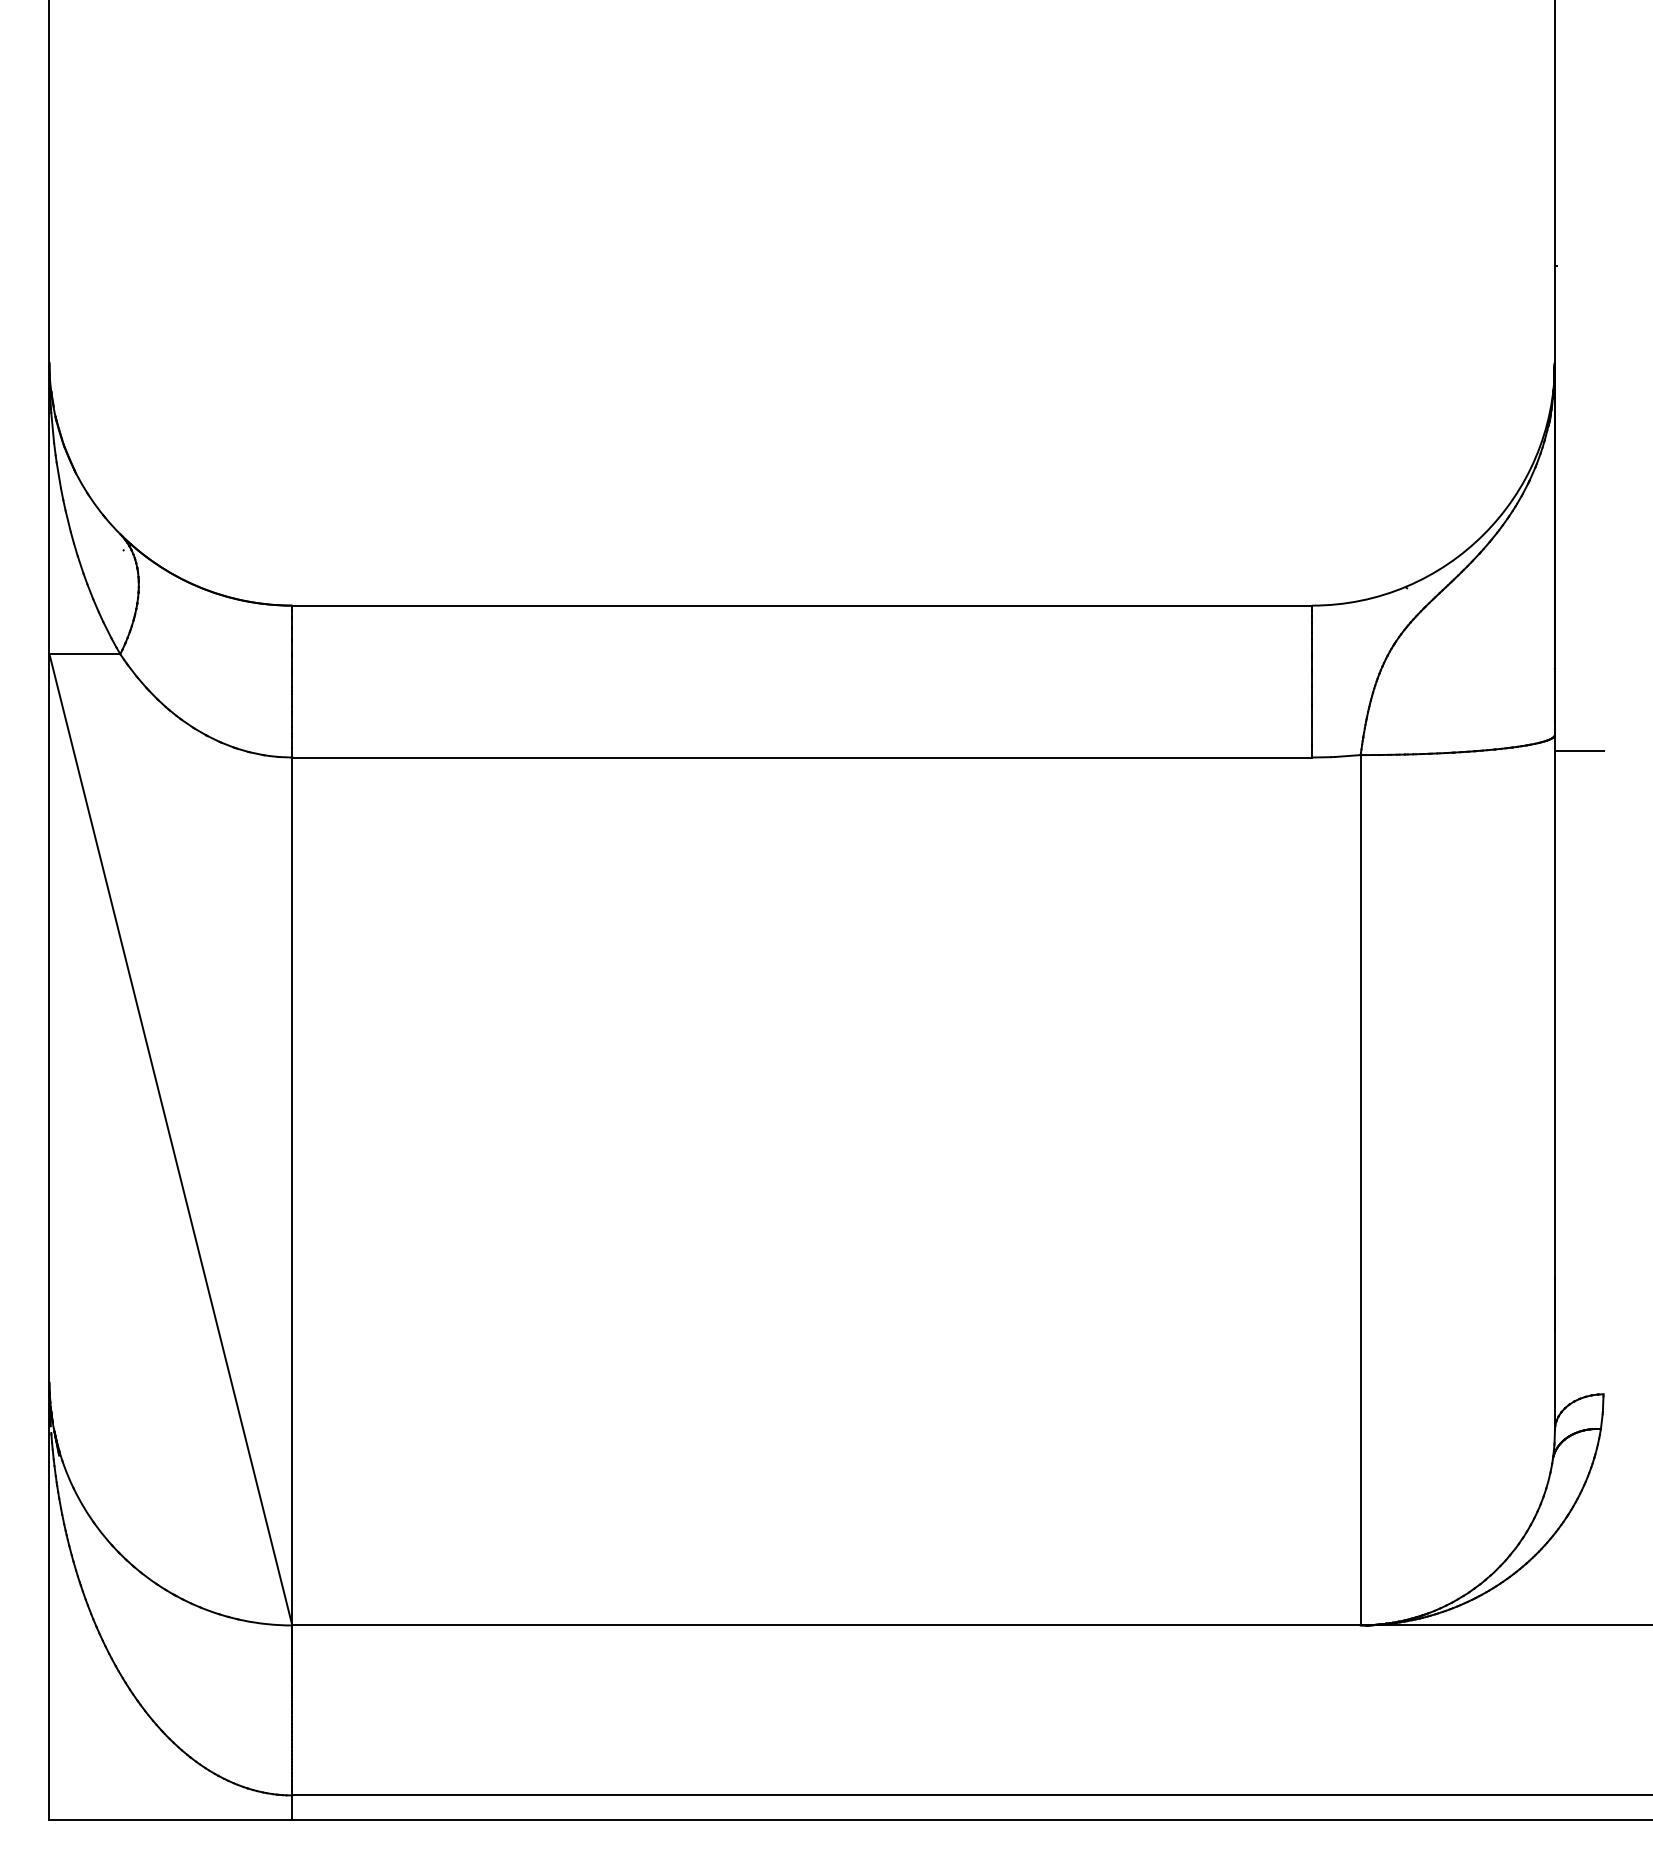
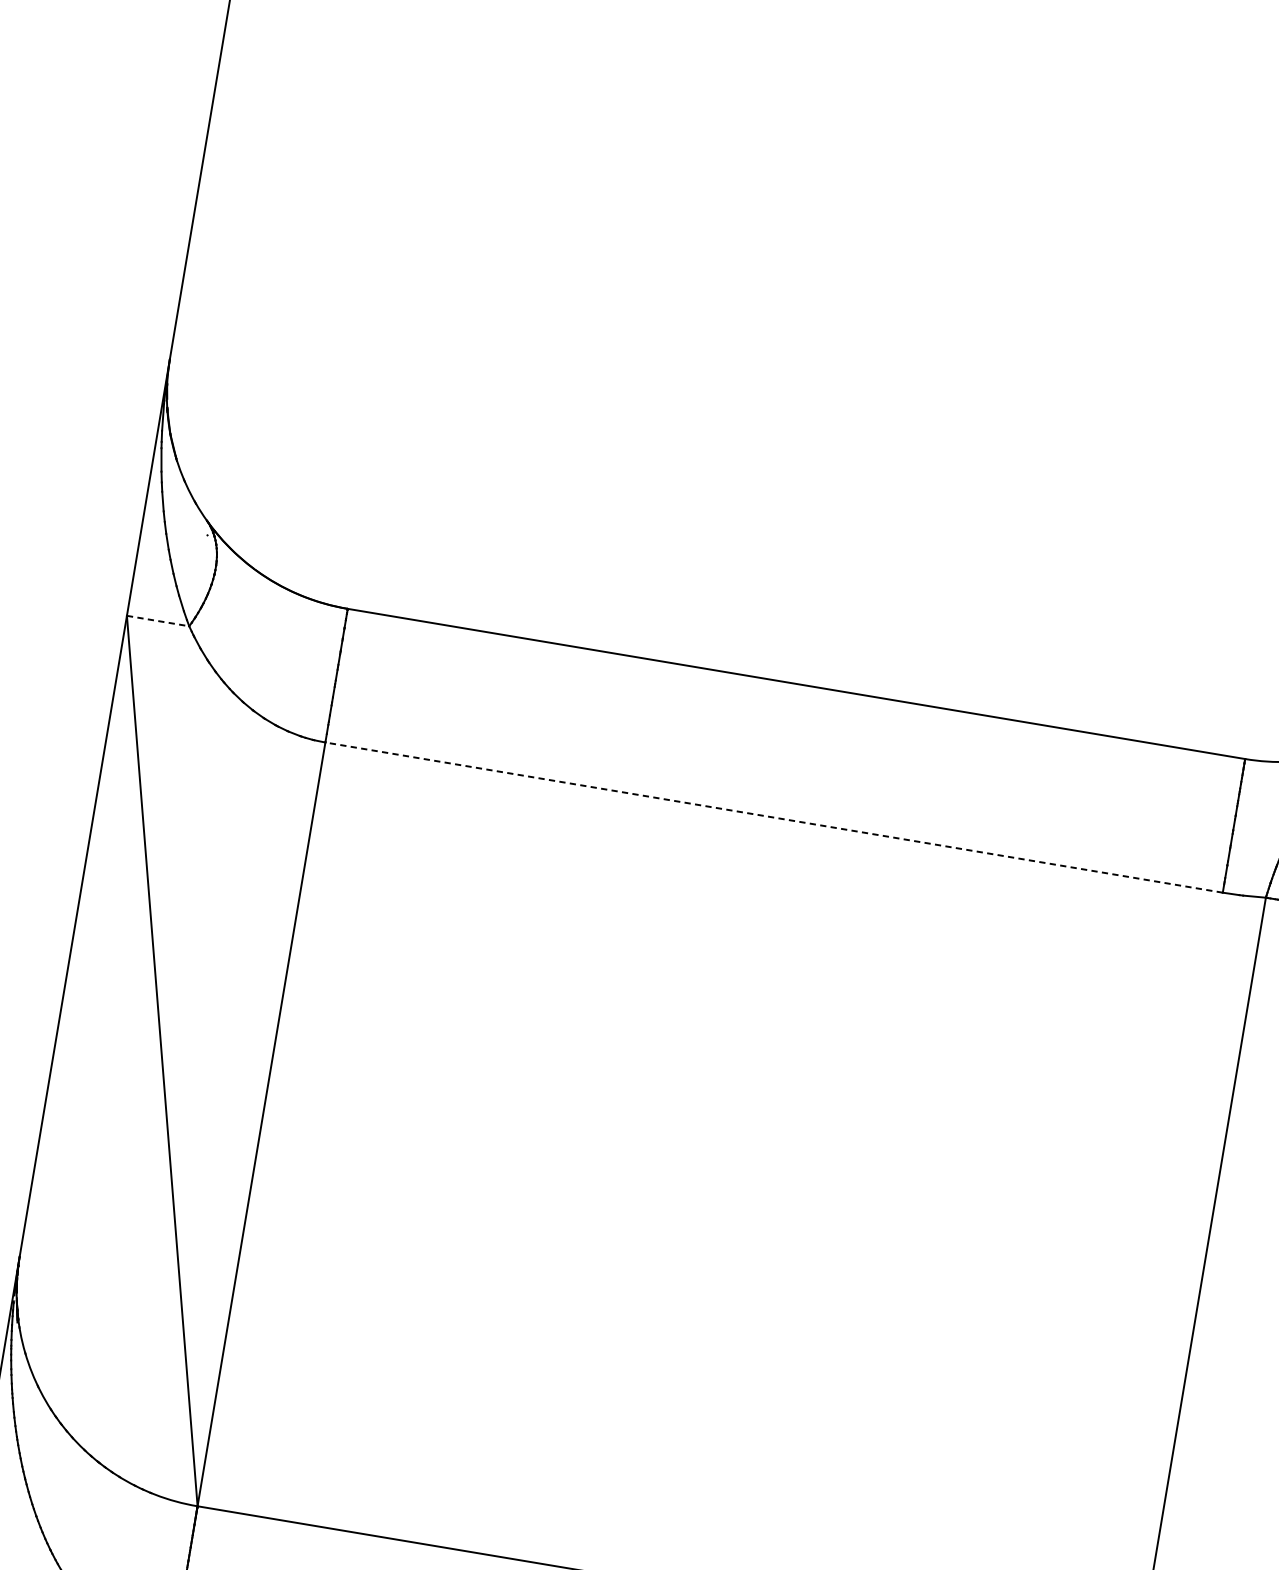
line: (85, 654) -> (158, 621), solid -> dashed
line: (802, 757) -> (774, 817), solid -> dashed

